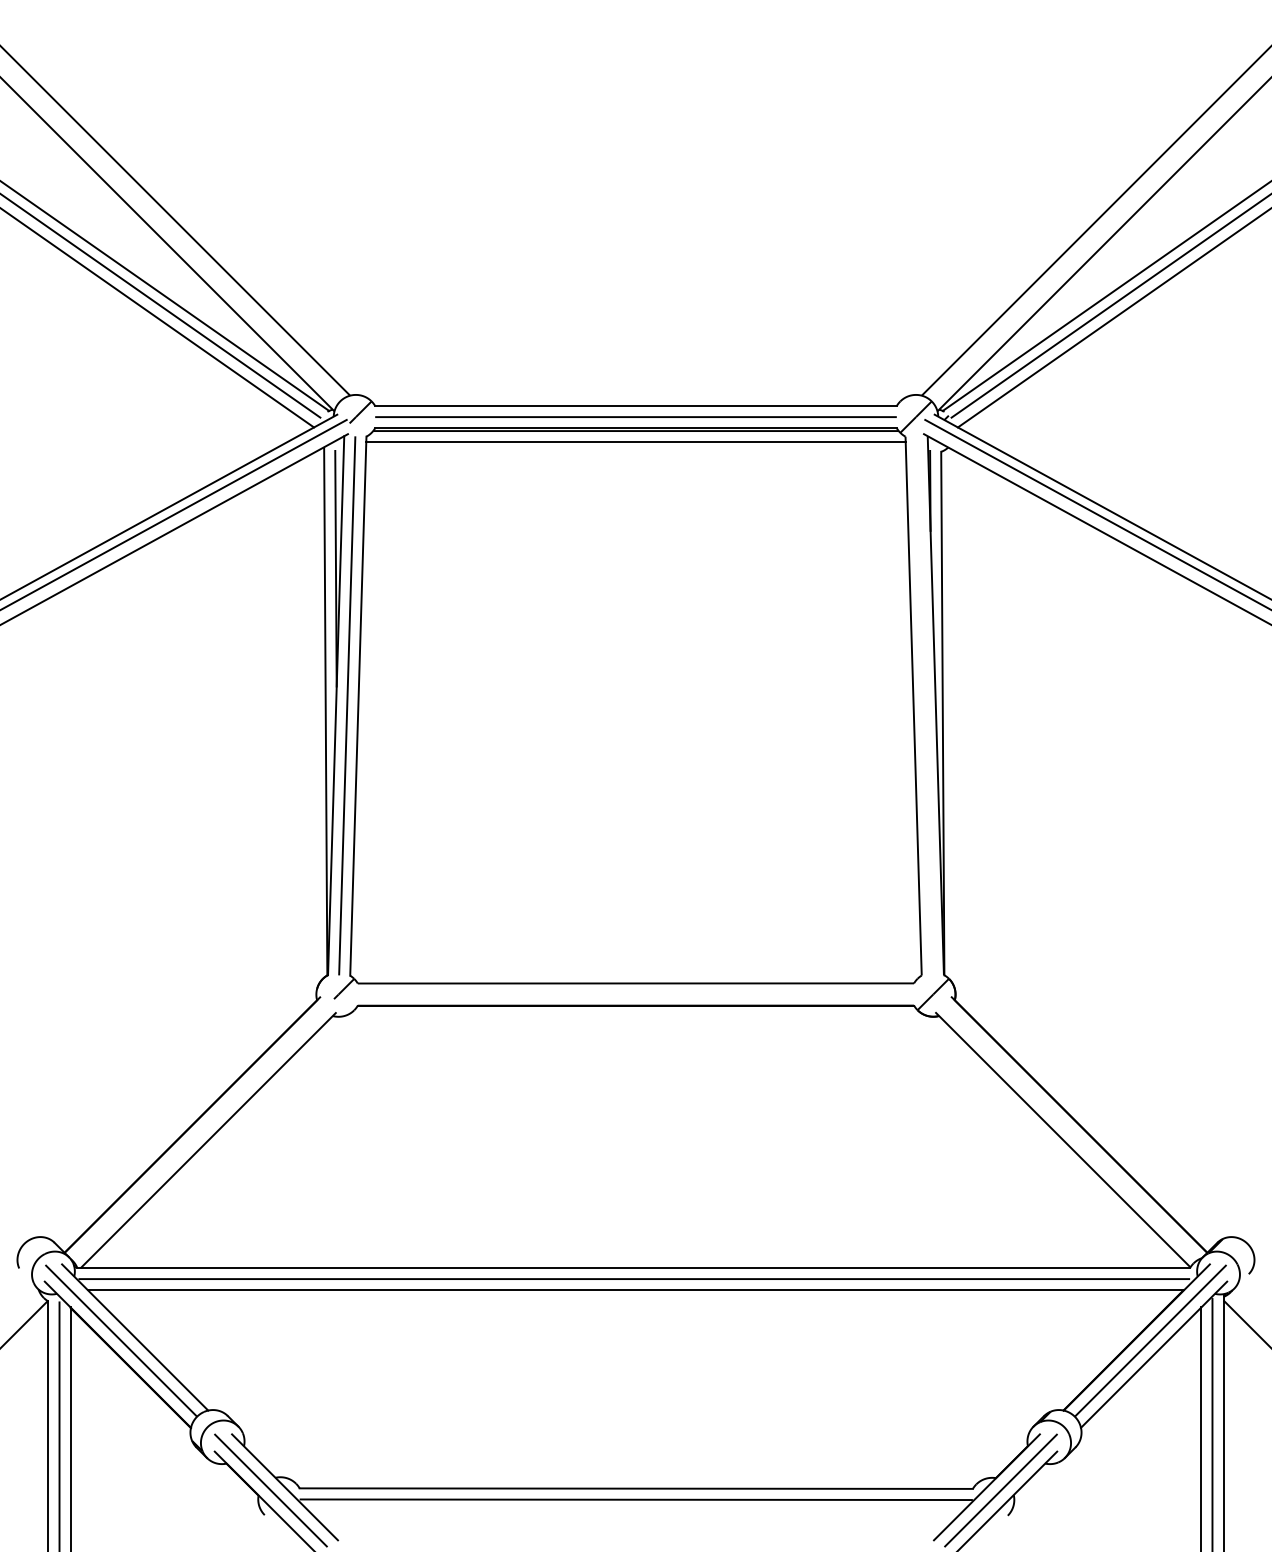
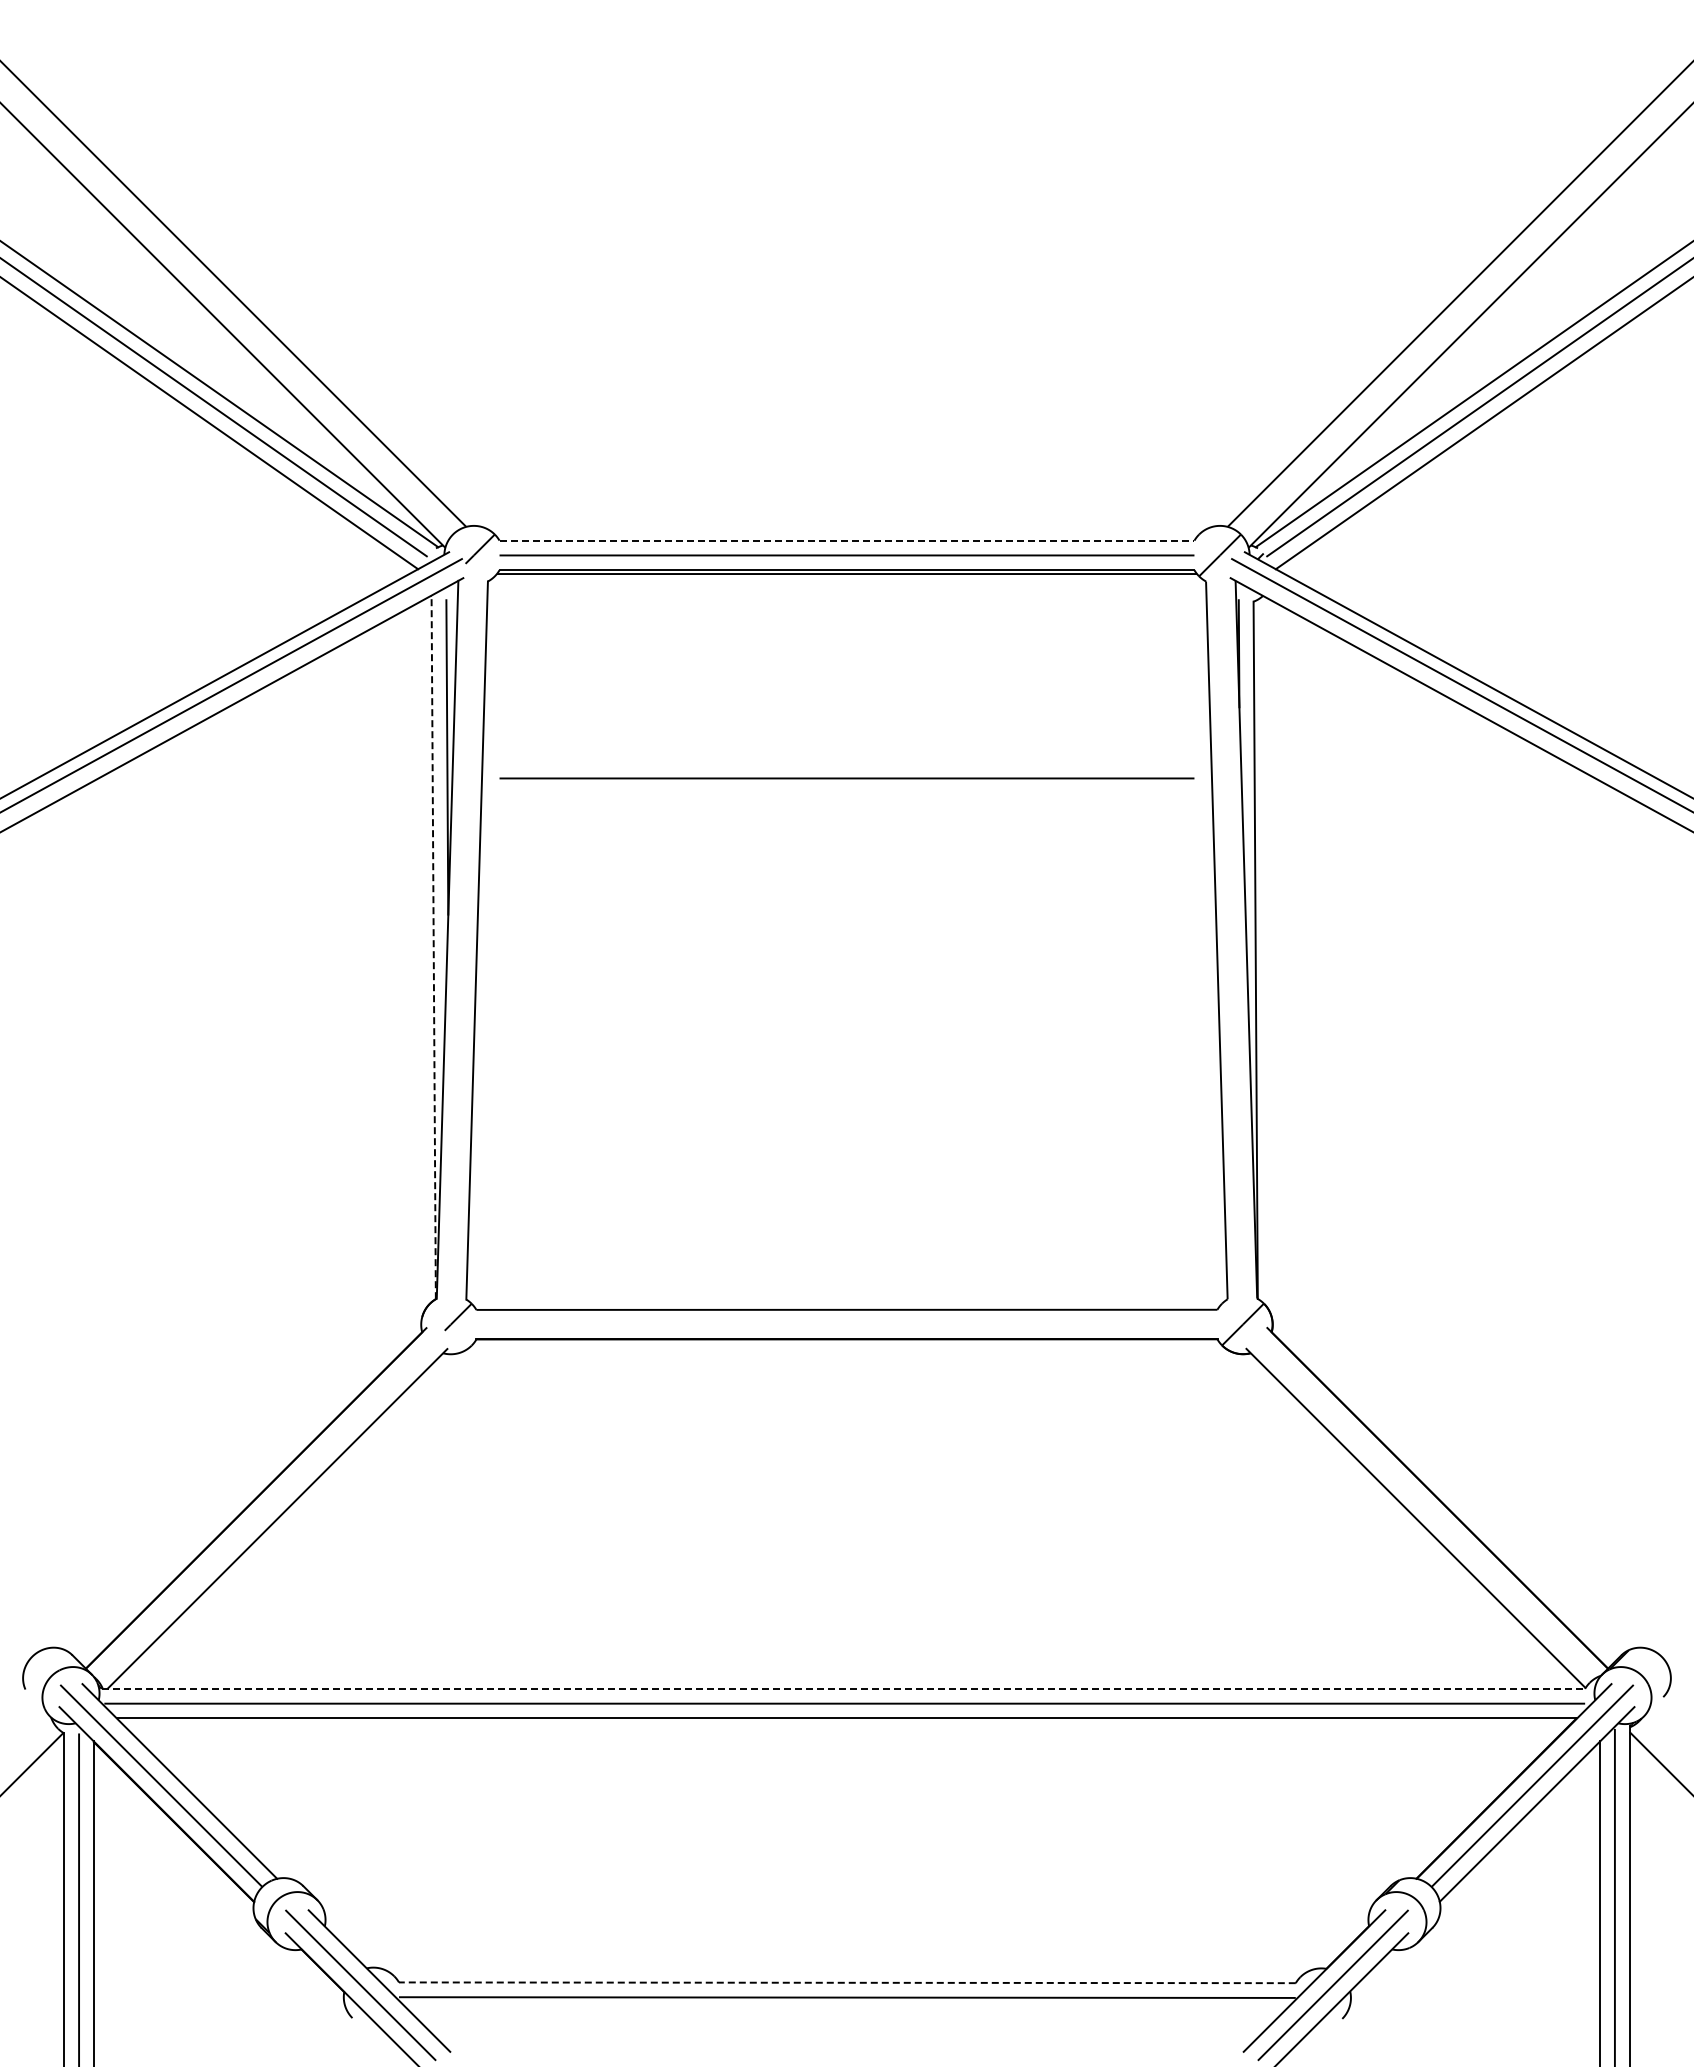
line: (636, 405) -> (847, 540), solid -> dashed
line: (635, 441) -> (846, 588), removed
line: (635, 584) -> (846, 778), added
line: (346, 705) -> (461, 939), removed
line: (325, 711) -> (433, 947), solid -> dashed
line: (633, 1267) -> (843, 1688), solid -> dashed
line: (635, 1488) -> (846, 1982), solid -> dashed

